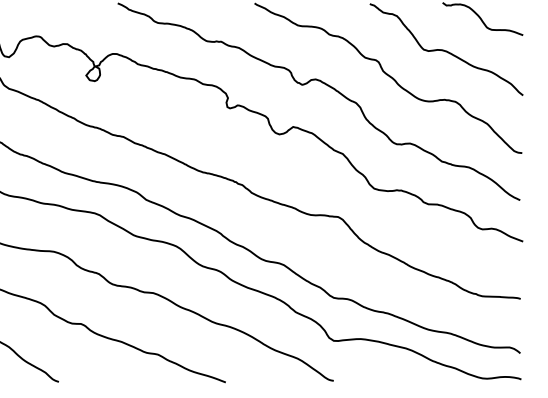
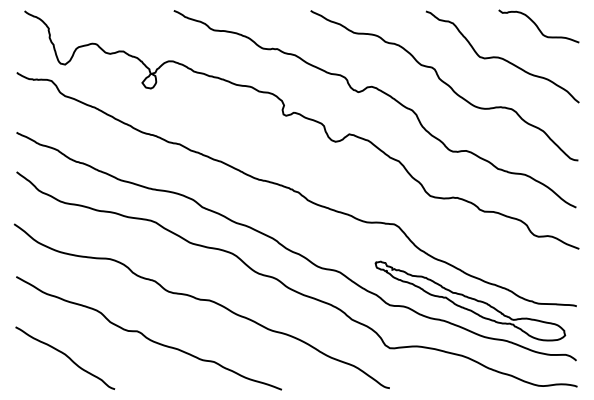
part: (414, 293) -> (470, 300), added

